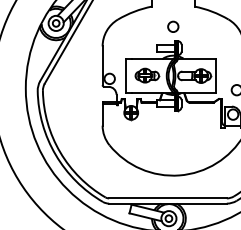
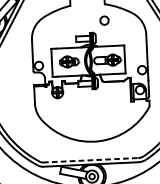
circle: (173, 26) -> (104, 20), moved
line: (167, 198) -> (90, 160), solid -> dashed

